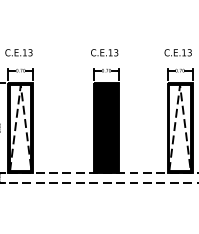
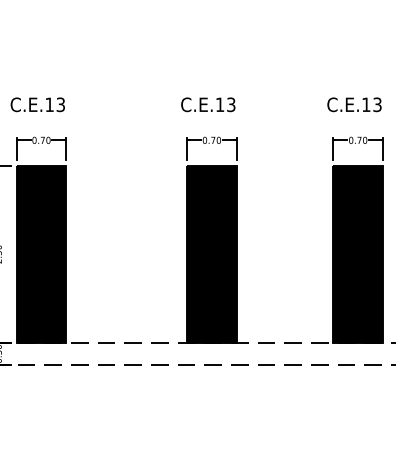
fill: (20, 127) -> (40, 253), added
fill: (179, 127) -> (357, 253), added

